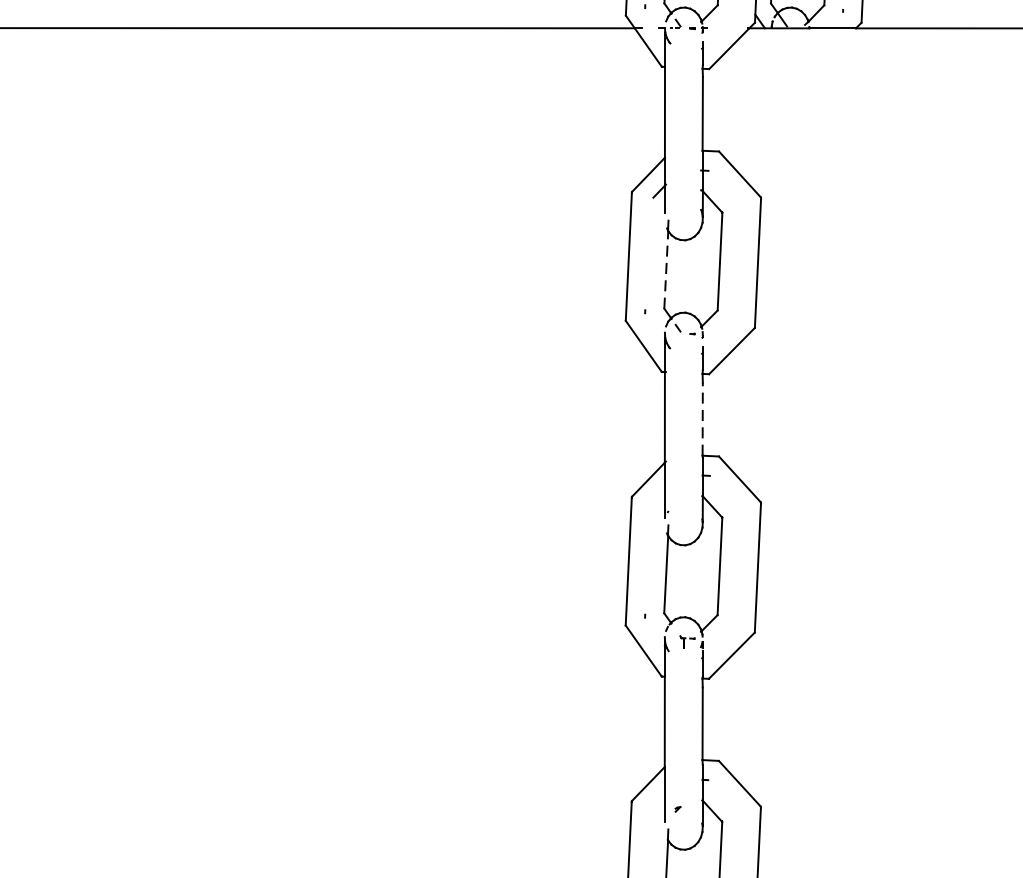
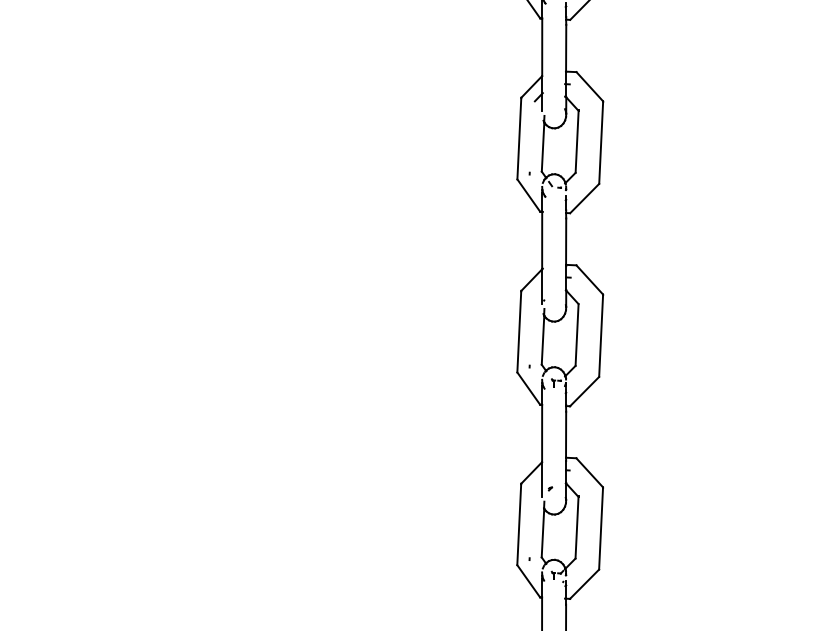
line: (666, 270) -> (543, 147), dashed -> solid
line: (703, 418) -> (566, 241), dashed -> solid

